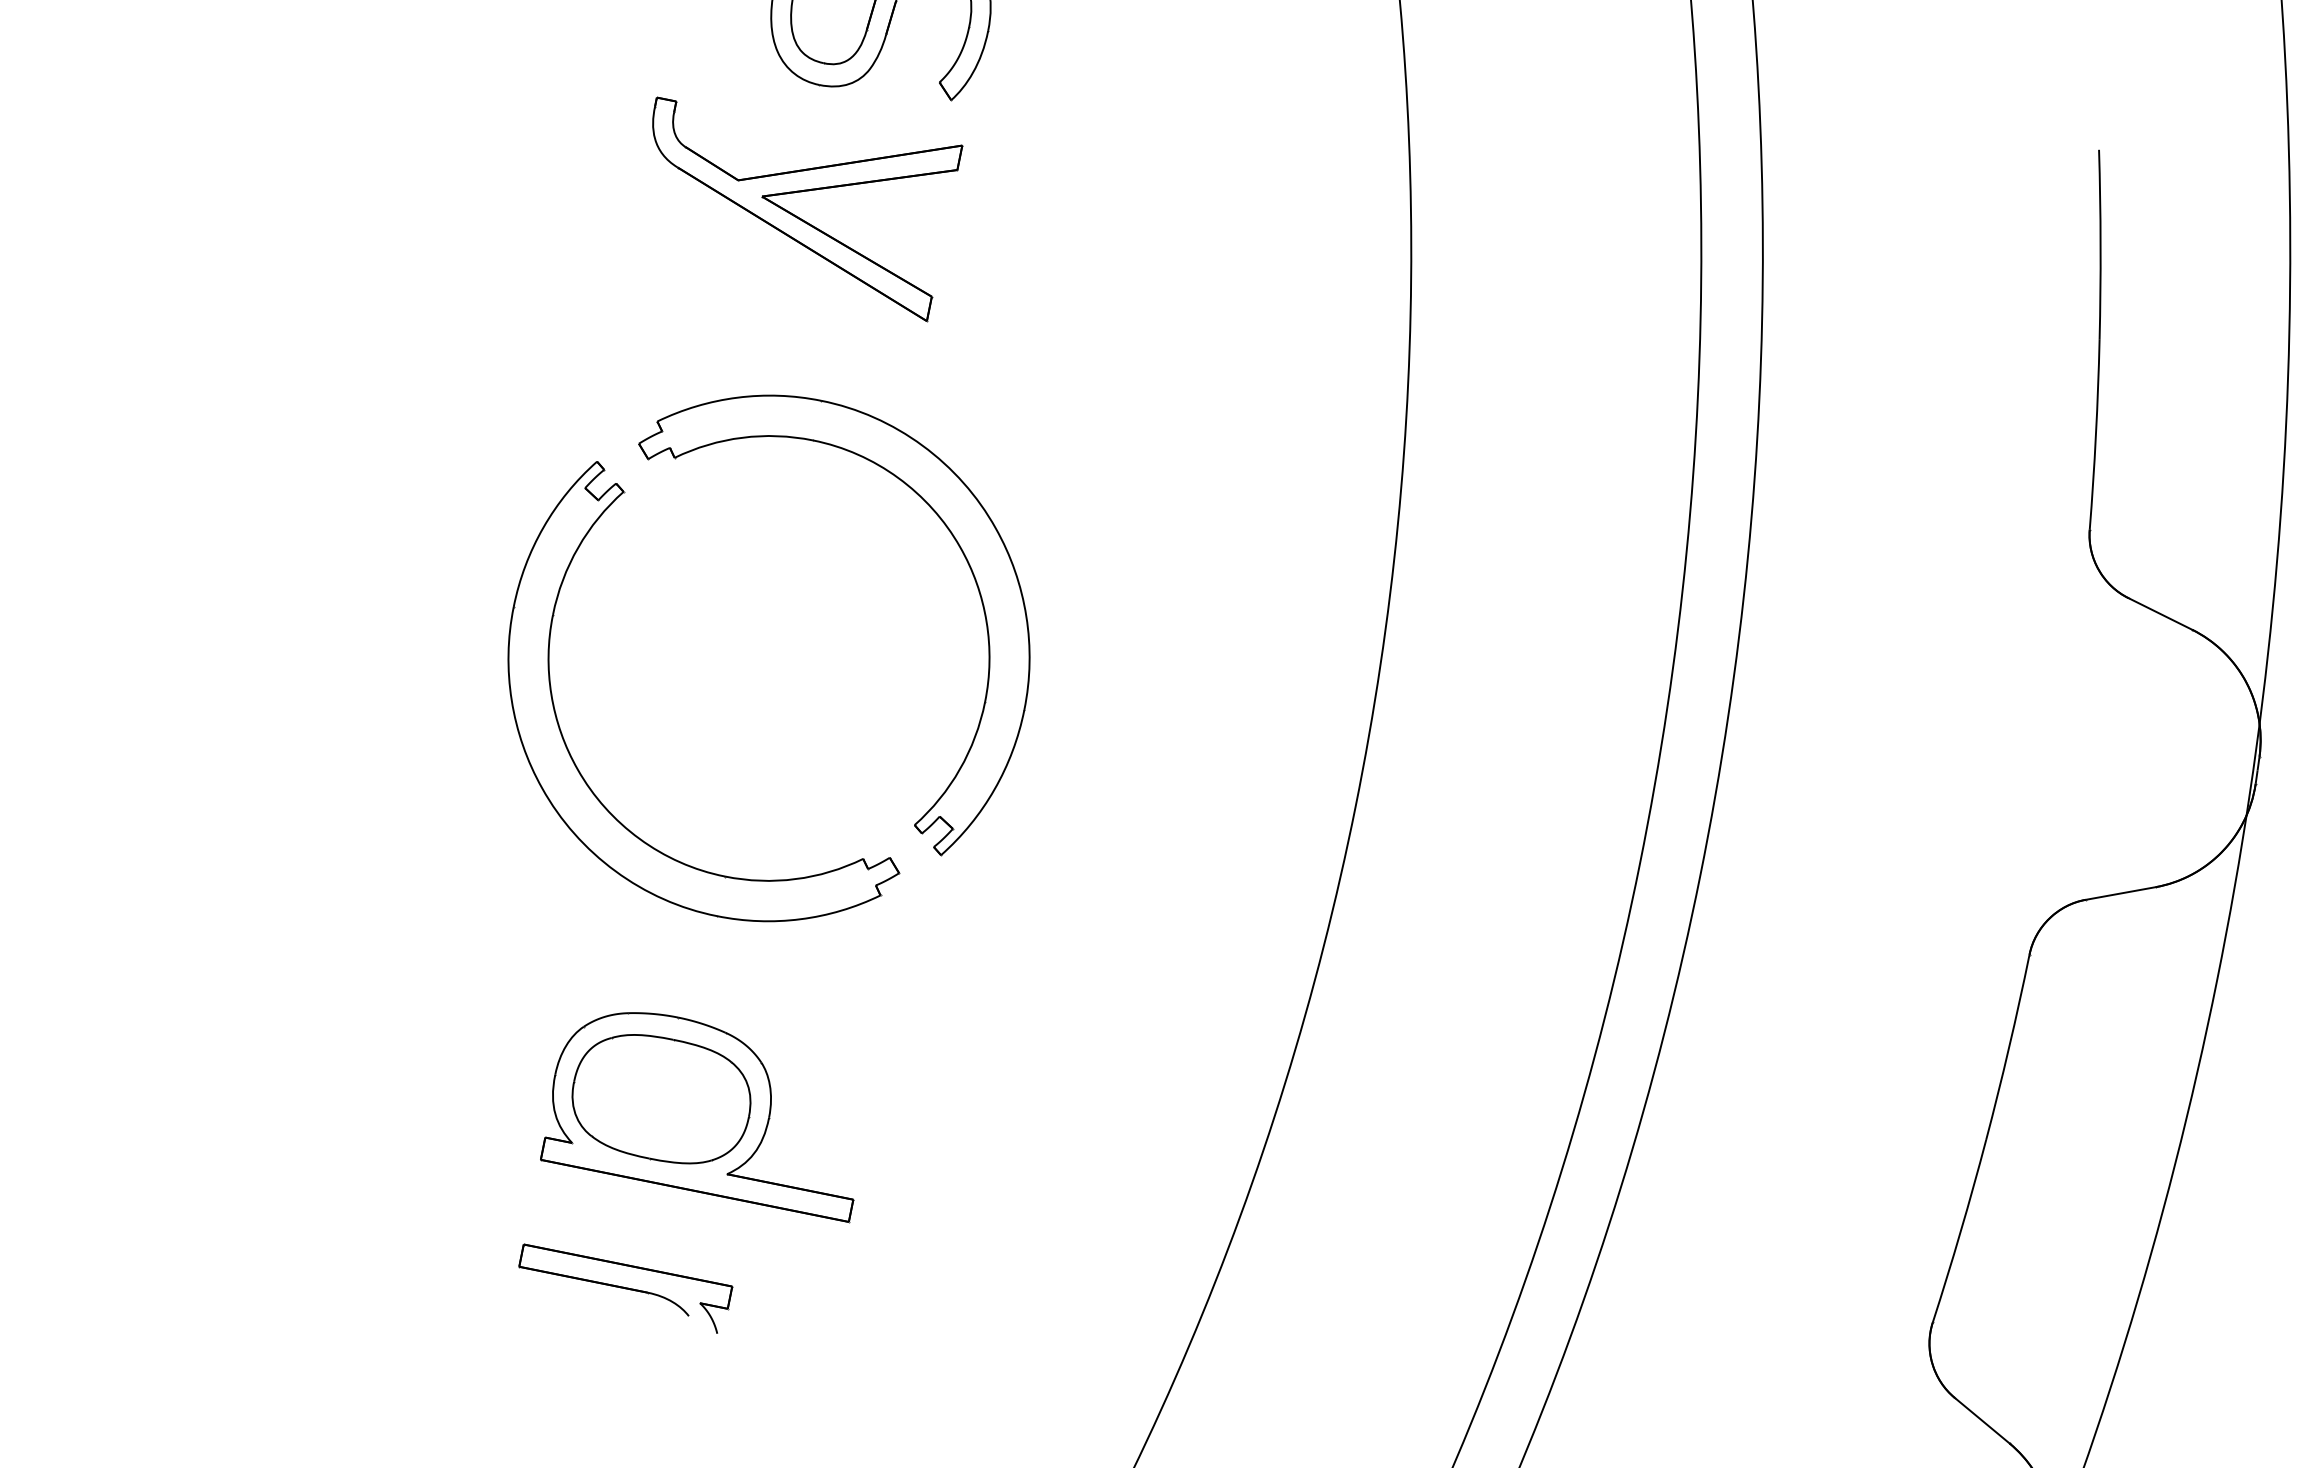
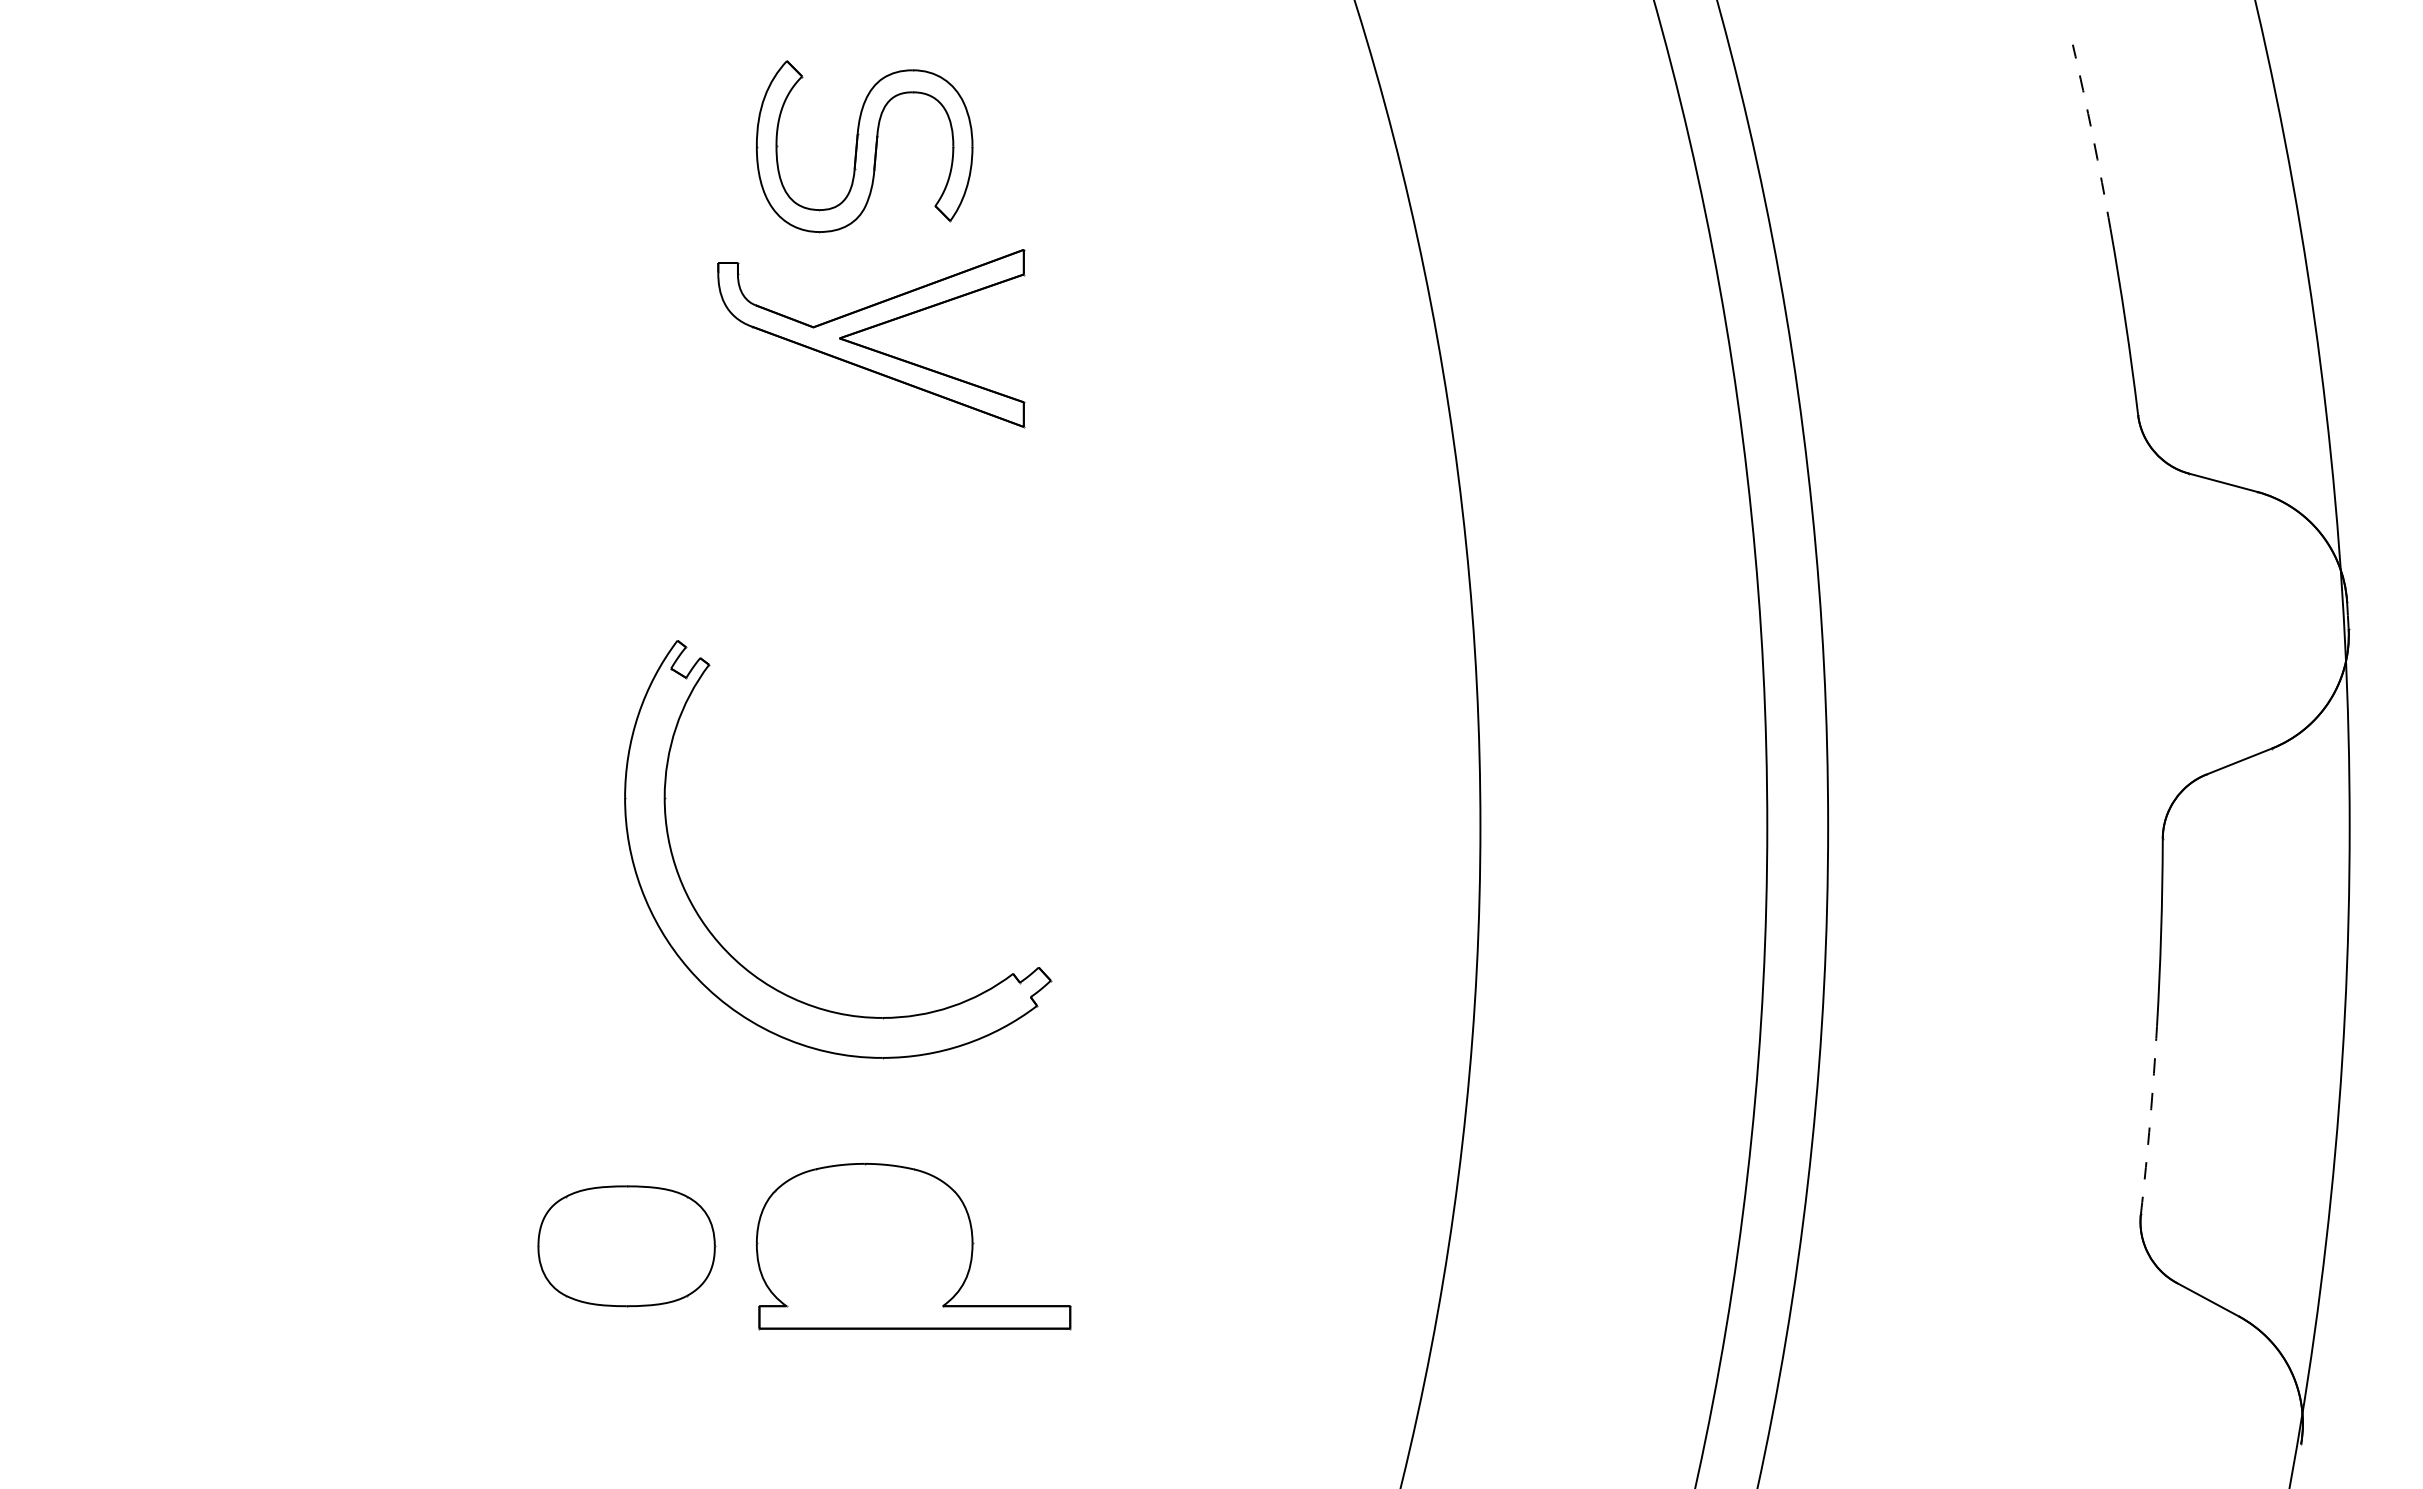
part: (793, 193) -> (869, 329), moved
arc: (2100, 244) -> (2092, 136), solid -> dashed
part: (943, 524) -> (1025, 633), removed
part: (661, 1099) -> (626, 1246), moved
arc: (1961, 1231) -> (2150, 1120), solid -> dashed
part: (623, 1288) -> (864, 1437), removed

